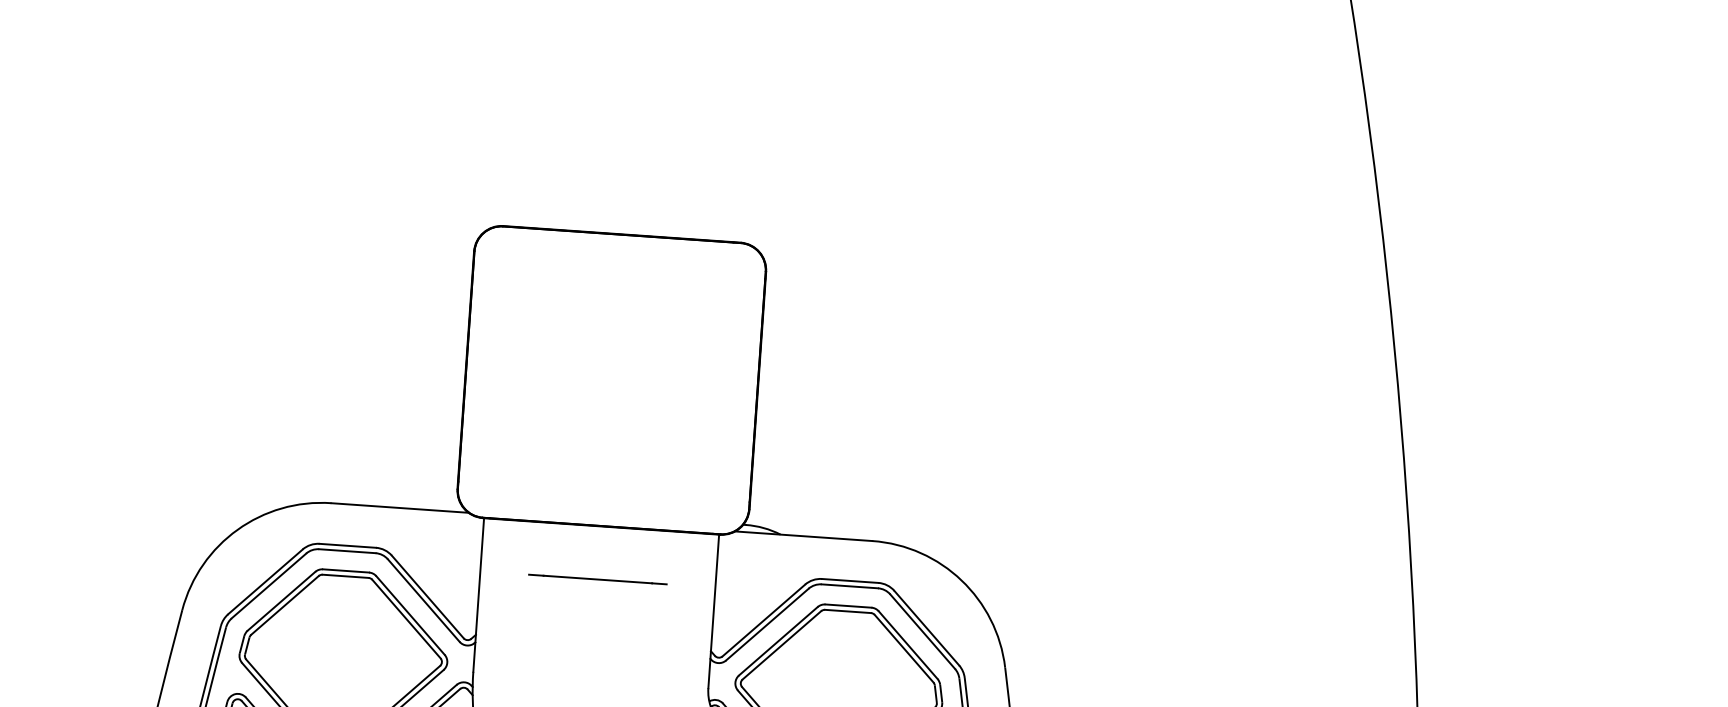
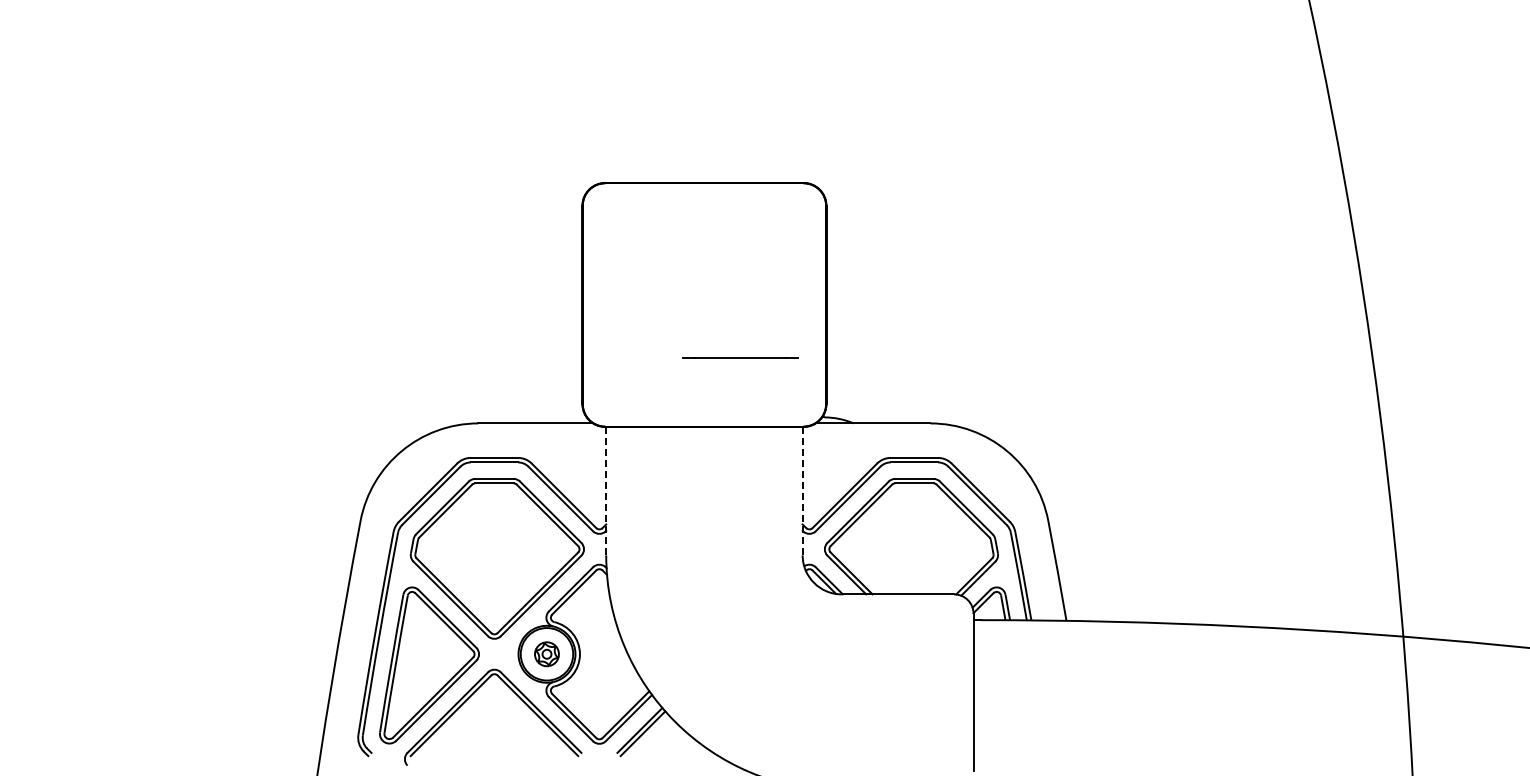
line: (598, 578) -> (740, 357), moved
line: (479, 595) -> (606, 491), solid -> dashed
line: (713, 611) -> (802, 491), solid -> dashed

